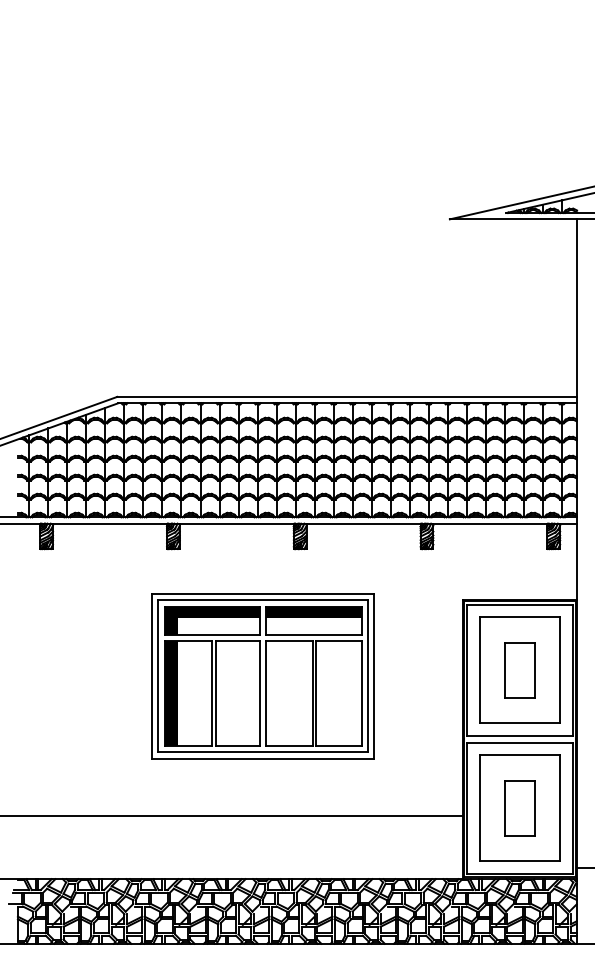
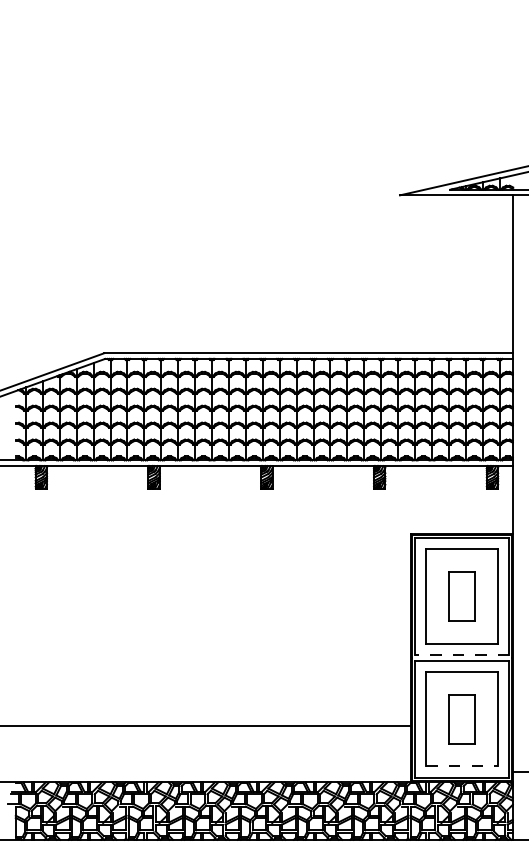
part: (262, 676) -> (233, 602), removed
line: (519, 736) -> (461, 655), solid -> dashed
line: (520, 861) -> (462, 766), solid -> dashed

